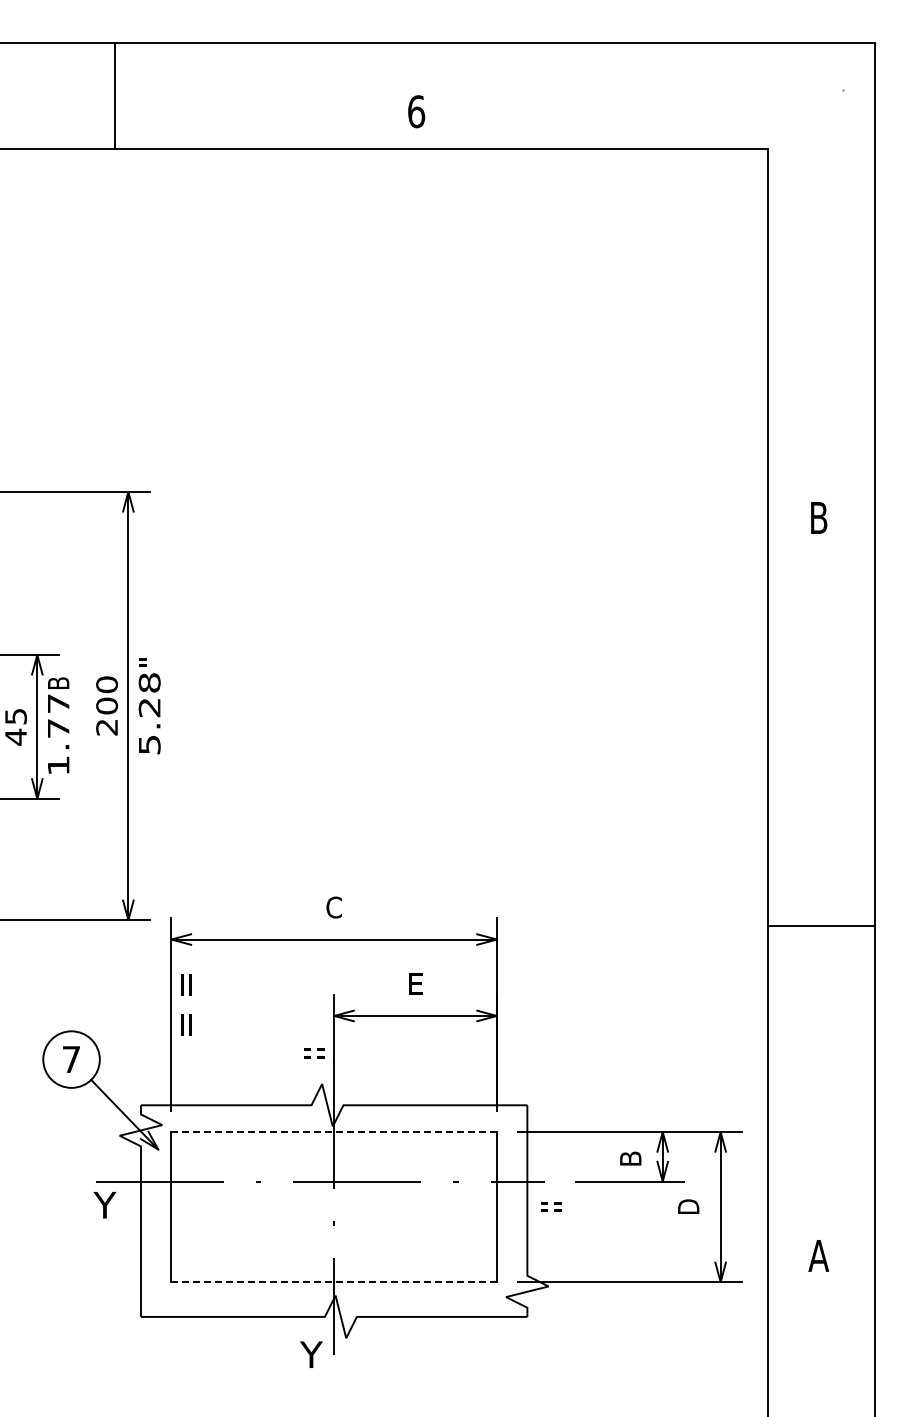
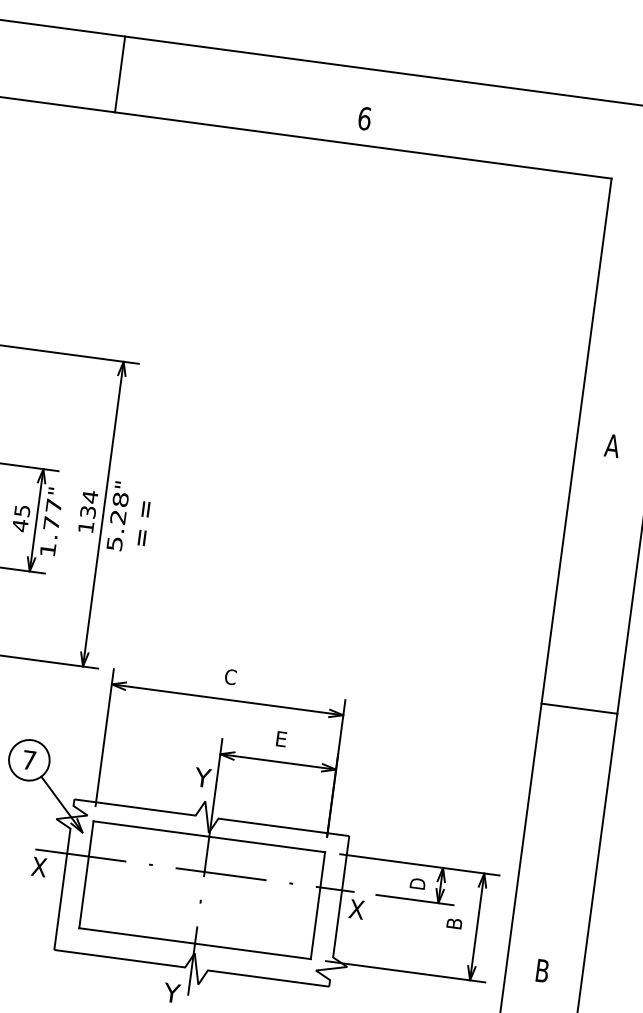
line: (114, 95) -> (120, 74), moved
text: (818, 517) -> (612, 445), B -> A
text: (58, 682) -> (55, 490), B -> "
text: (107, 705) -> (88, 511), 200 -> 134
line: (821, 925) -> (579, 708), moved
text: (186, 1004) -> (144, 523), moved
text: (314, 1051) -> (202, 777), = = -> Y
line: (334, 1132) -> (209, 837), dashed -> solid
text: (630, 1158) -> (417, 883), B -> D
text: (104, 1204) -> (39, 866), Y -> X
text: (551, 1204) -> (357, 908), = = -> X
text: (688, 1206) -> (454, 923), D -> B
text: (818, 1255) -> (542, 970), A -> B
line: (334, 1282) -> (195, 943), dashed -> solid

